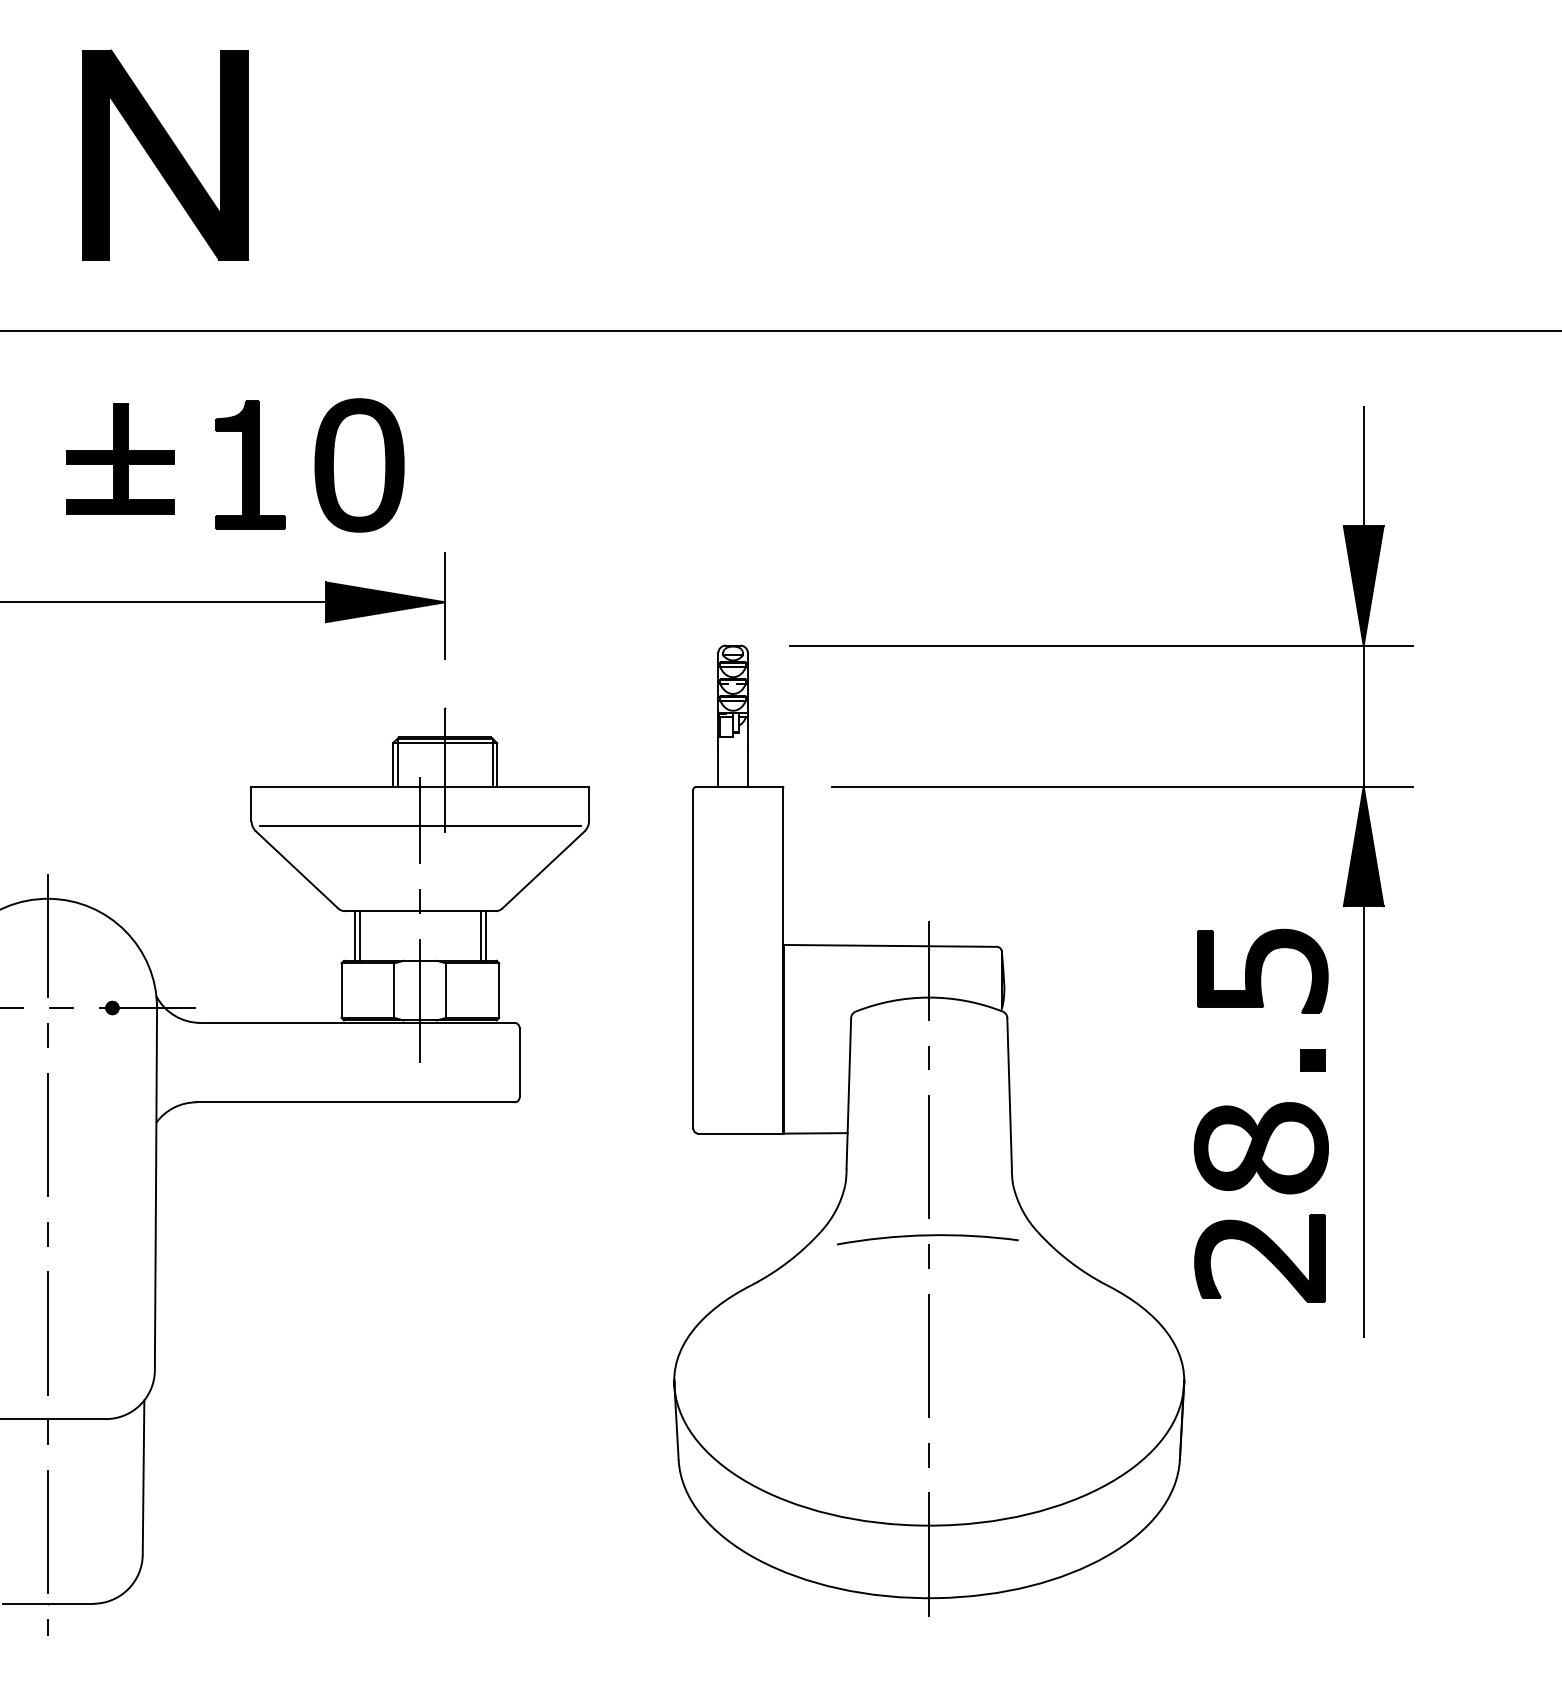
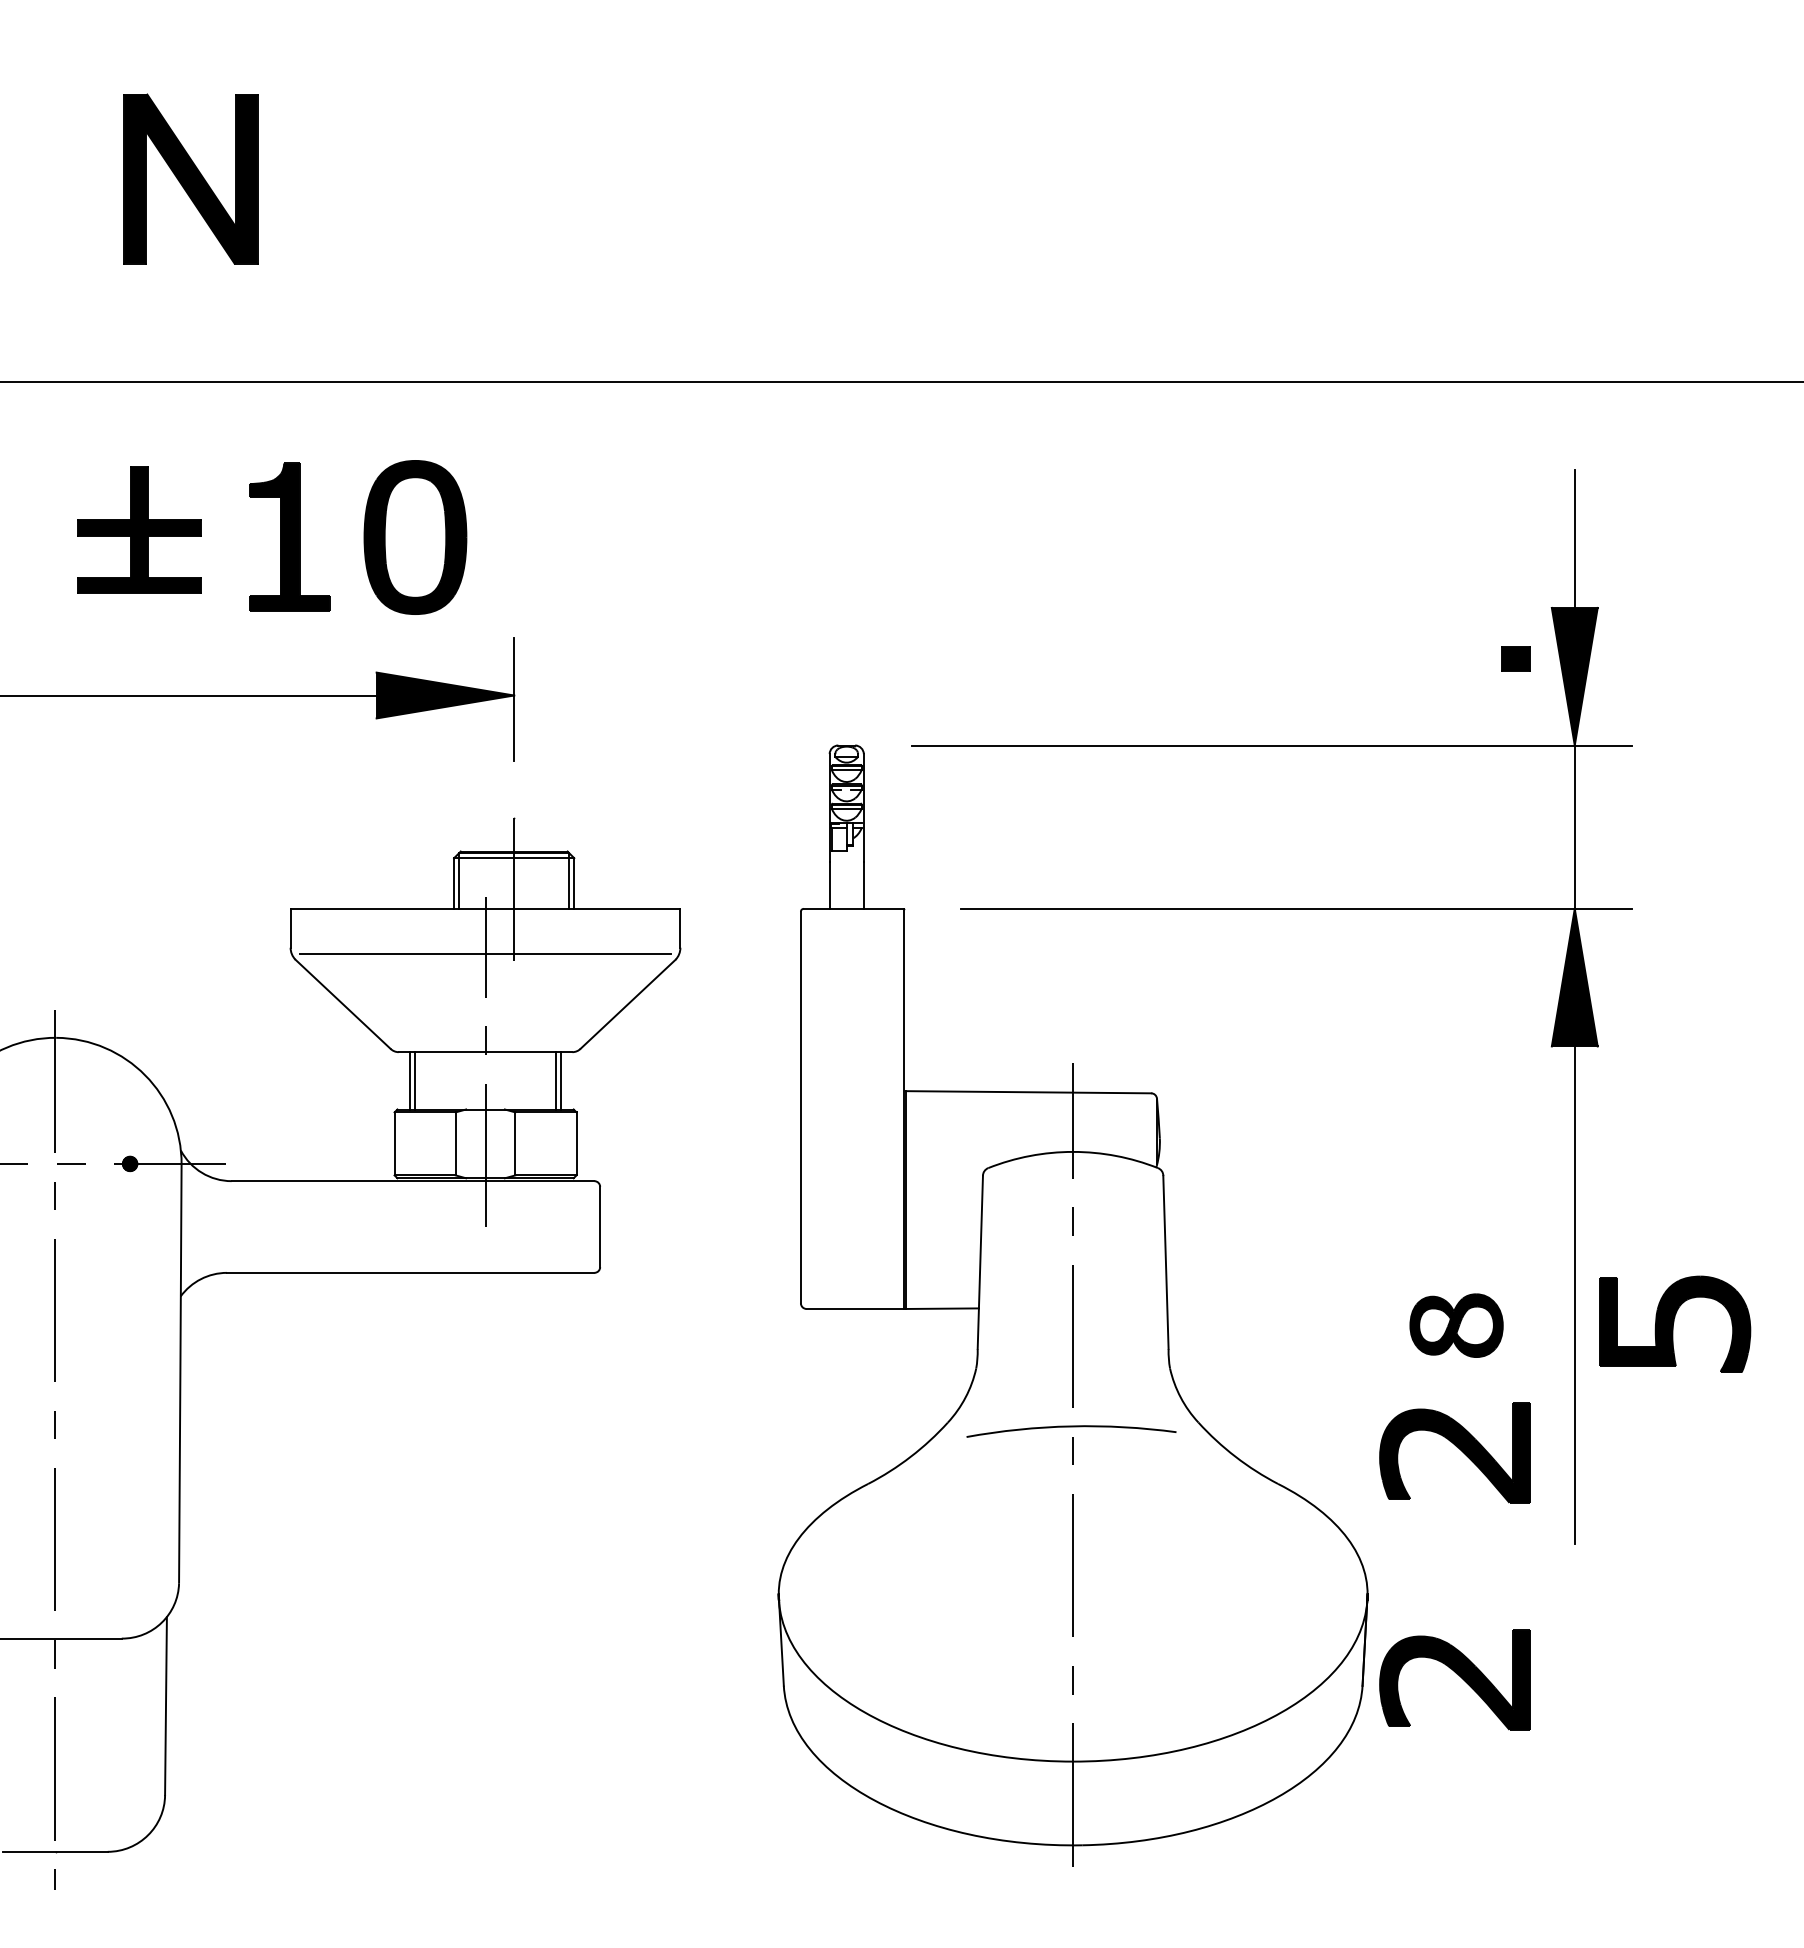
part: (164, 154) -> (190, 178), size x0.7
part: (1262, 970) -> (1675, 1323), moved
part: (1312, 1060) -> (1515, 658), moved
part: (1261, 1147) -> (1456, 1325), size x0.6
part: (1259, 1454) -> (1454, 1679), added

